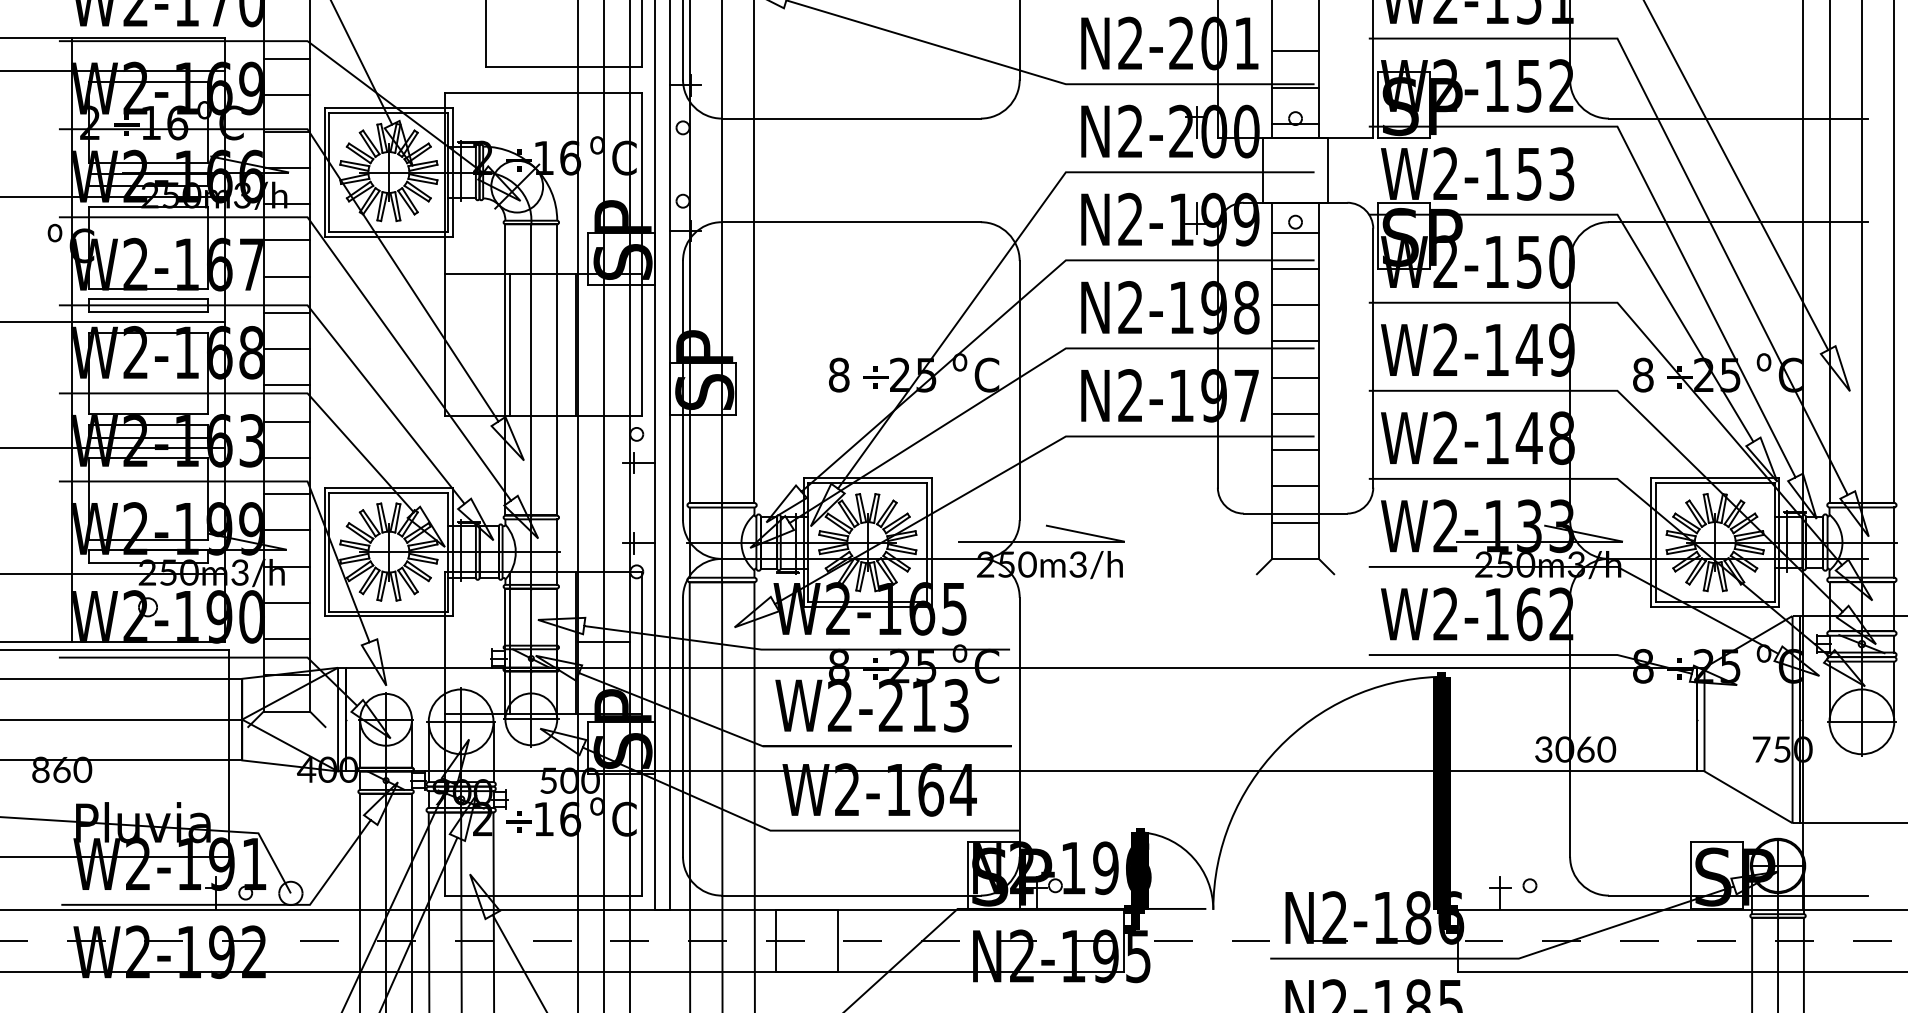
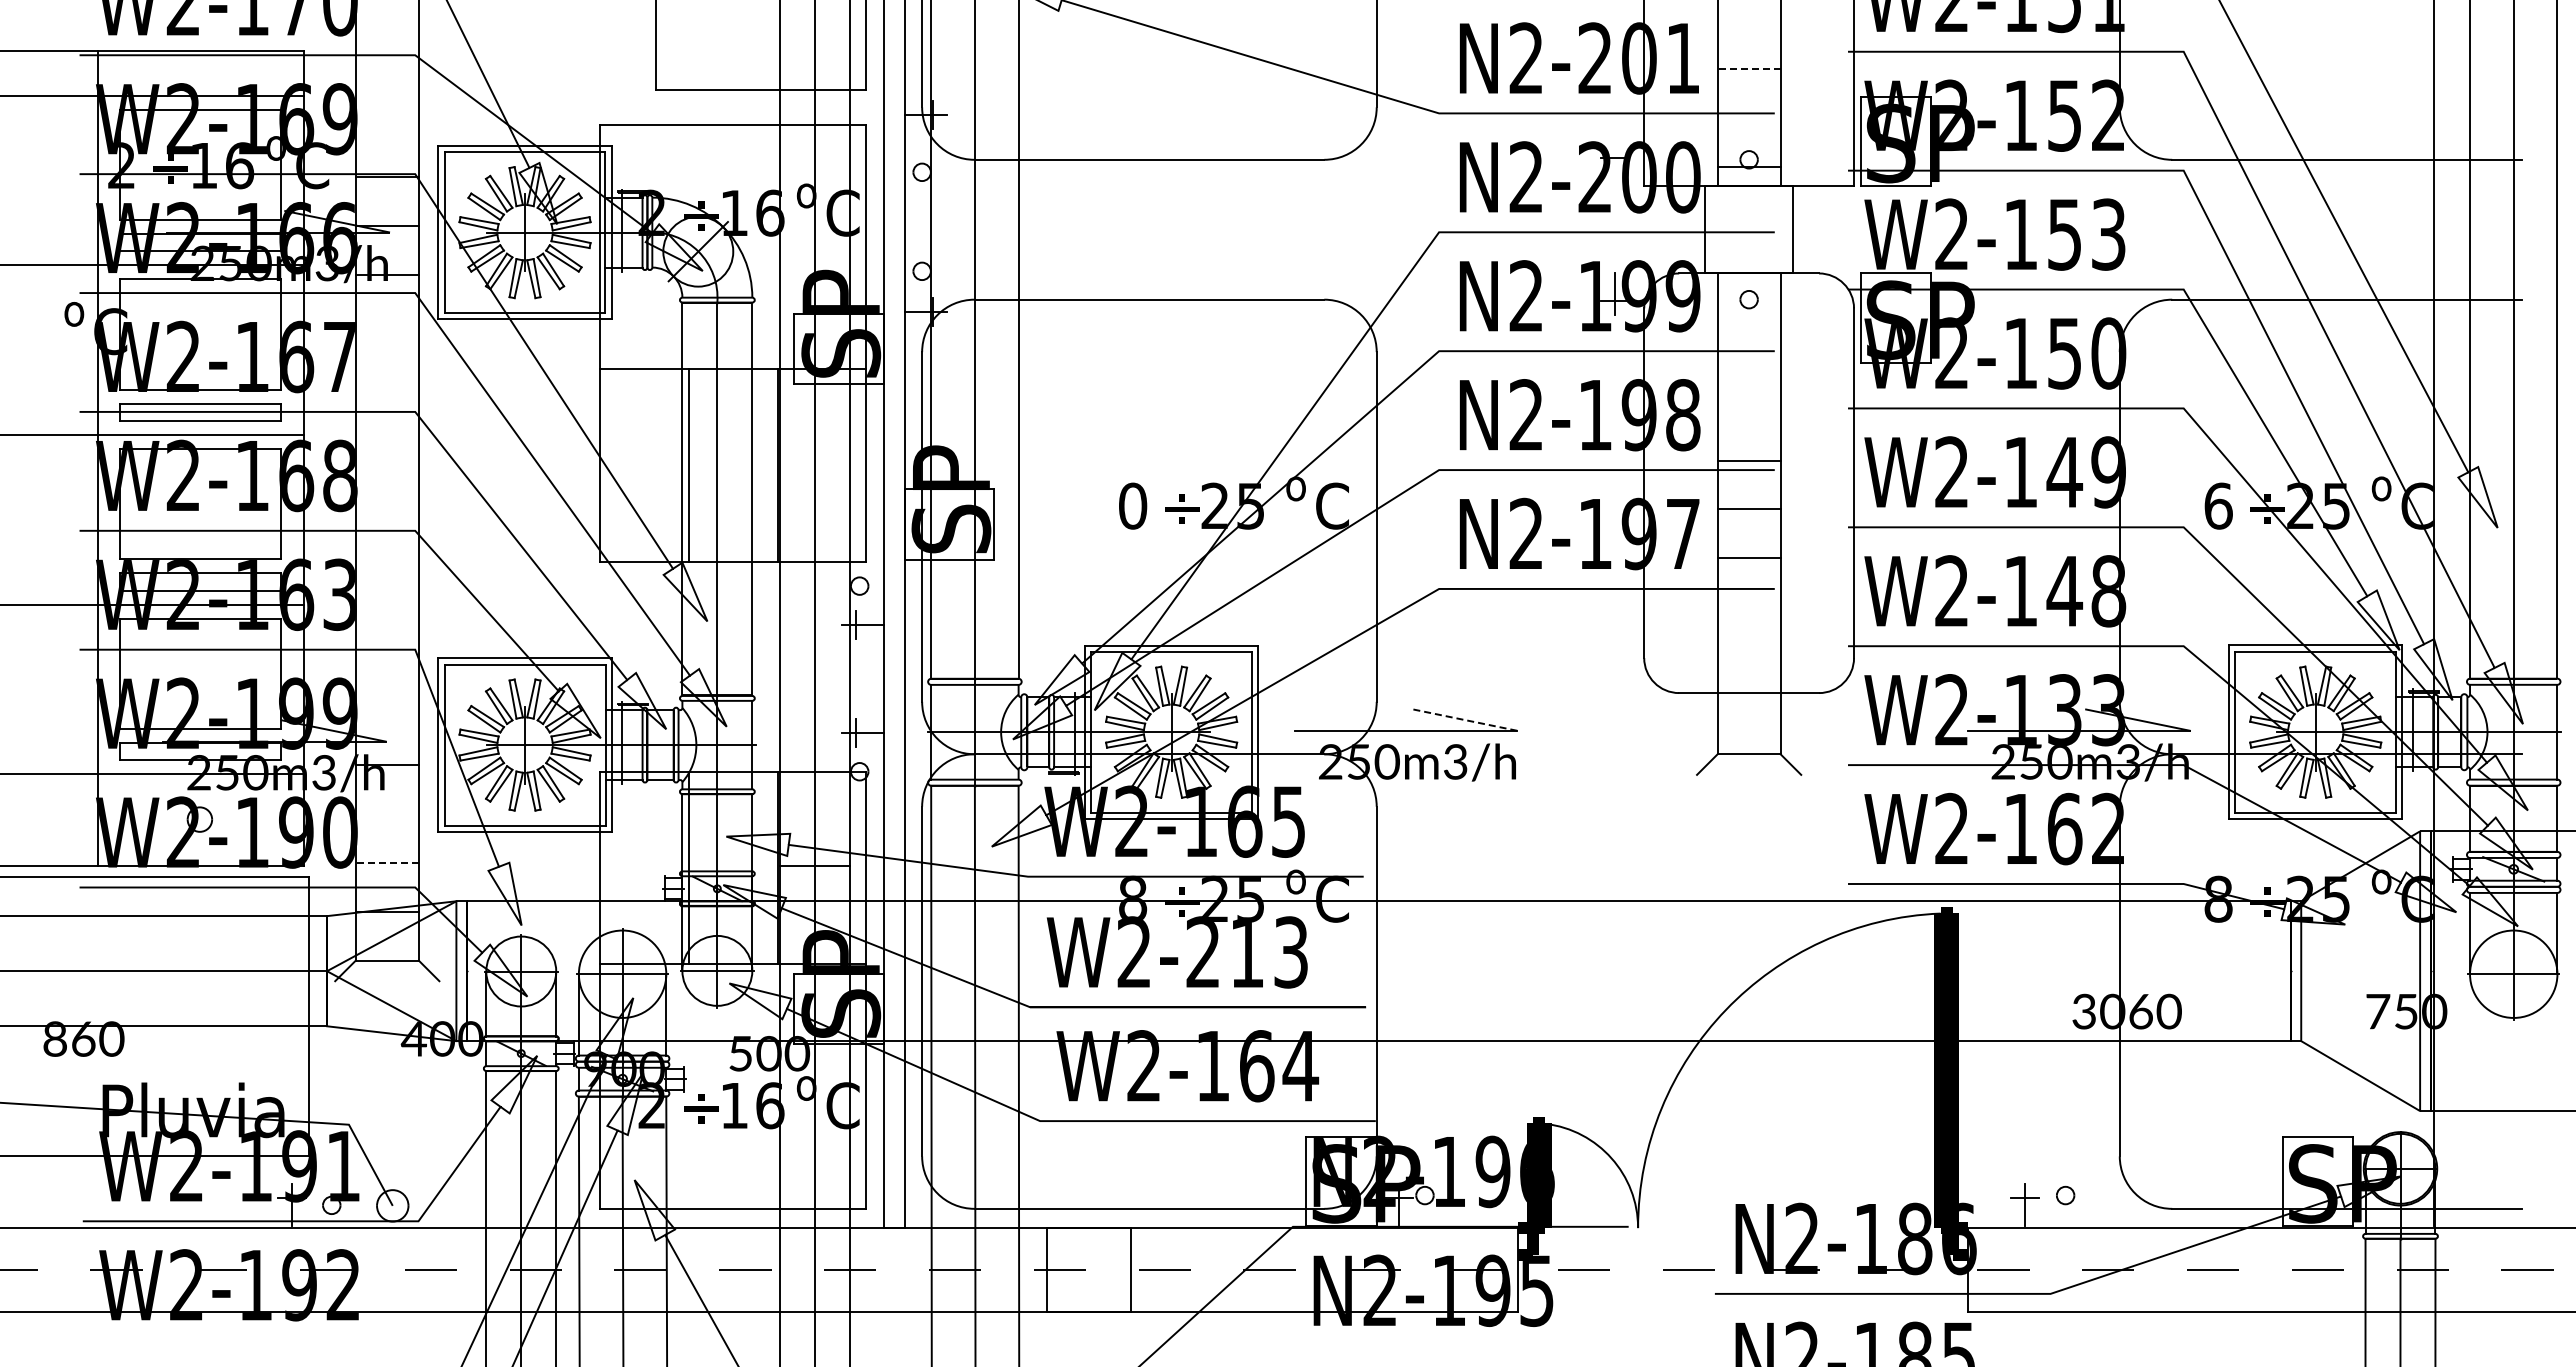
line: (1295, 50) -> (1748, 68), solid -> dashed
line: (286, 59) -> (386, 79), removed
line: (1295, 87) -> (1748, 117), removed
line: (286, 95) -> (386, 128), removed
line: (1196, 122) -> (1615, 165), removed
line: (1295, 232) -> (1748, 313), removed
line: (286, 240) -> (386, 324), removed
line: (1295, 268) -> (1748, 362), removed
line: (286, 276) -> (386, 373), removed
line: (1295, 305) -> (1748, 411), removed
line: (286, 313) -> (386, 422), removed
line: (286, 349) -> (386, 471), removed
text: (839, 374) -> (1133, 505), 8 -> 0
text: (1643, 374) -> (2218, 505), 8 -> 6
line: (286, 385) -> (386, 519), removed
line: (286, 421) -> (386, 568), removed
line: (1295, 450) -> (1748, 607), removed
line: (286, 457) -> (386, 617), removed
line: (1295, 486) -> (1748, 656), removed
line: (286, 493) -> (386, 666), removed
line: (1295, 522) -> (1748, 705), removed
line: (286, 530) -> (386, 715), removed
line: (1085, 533) -> (1465, 720), solid -> dashed
line: (286, 602) -> (386, 813), removed
line: (286, 639) -> (386, 862), solid -> dashed

